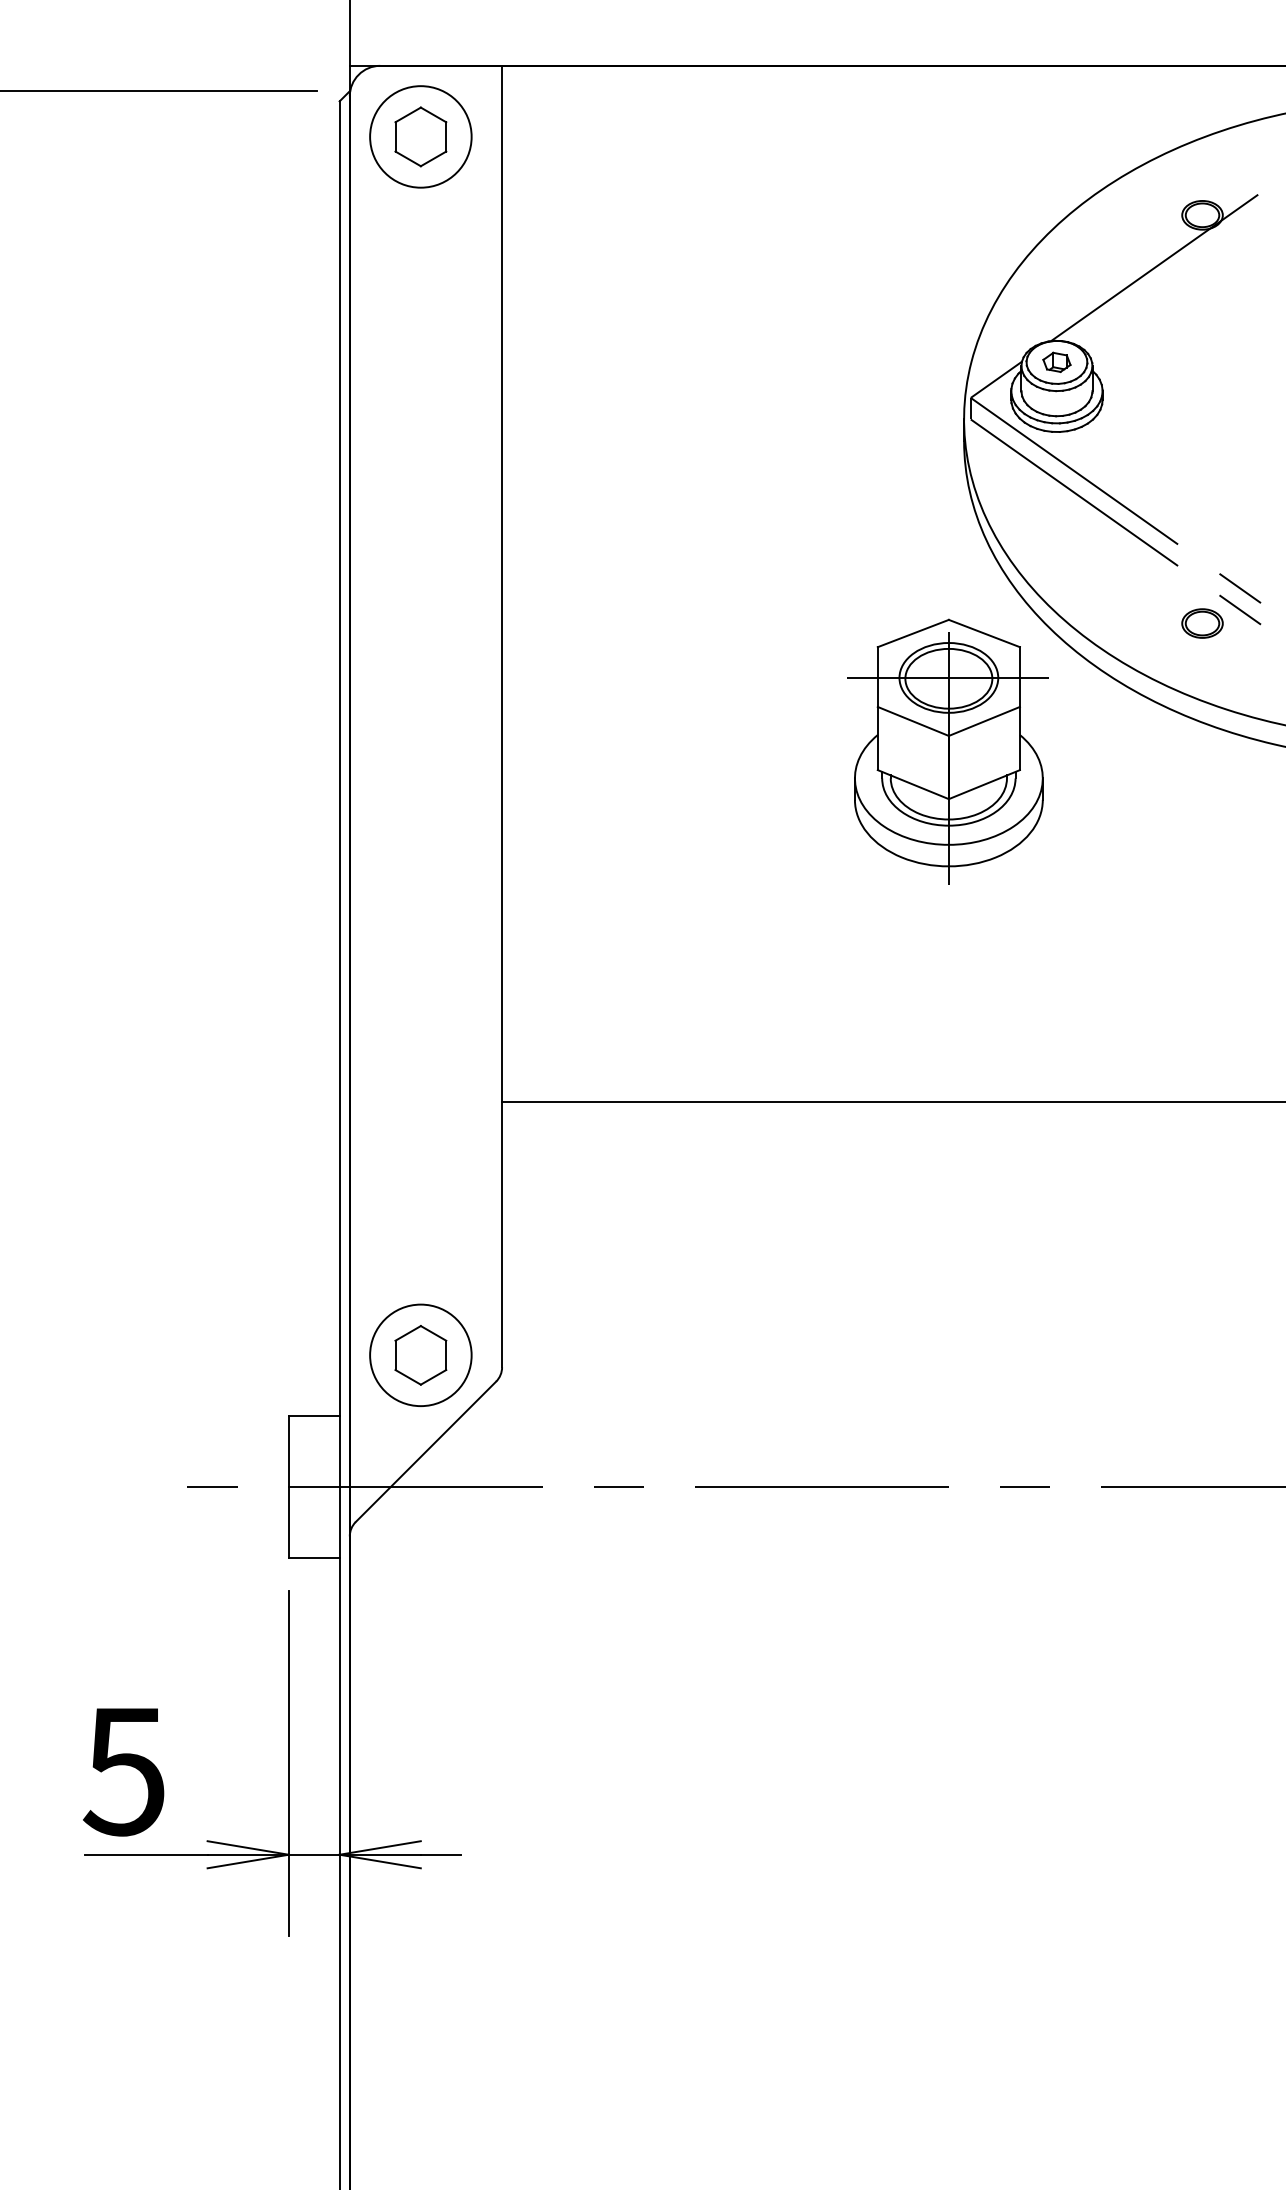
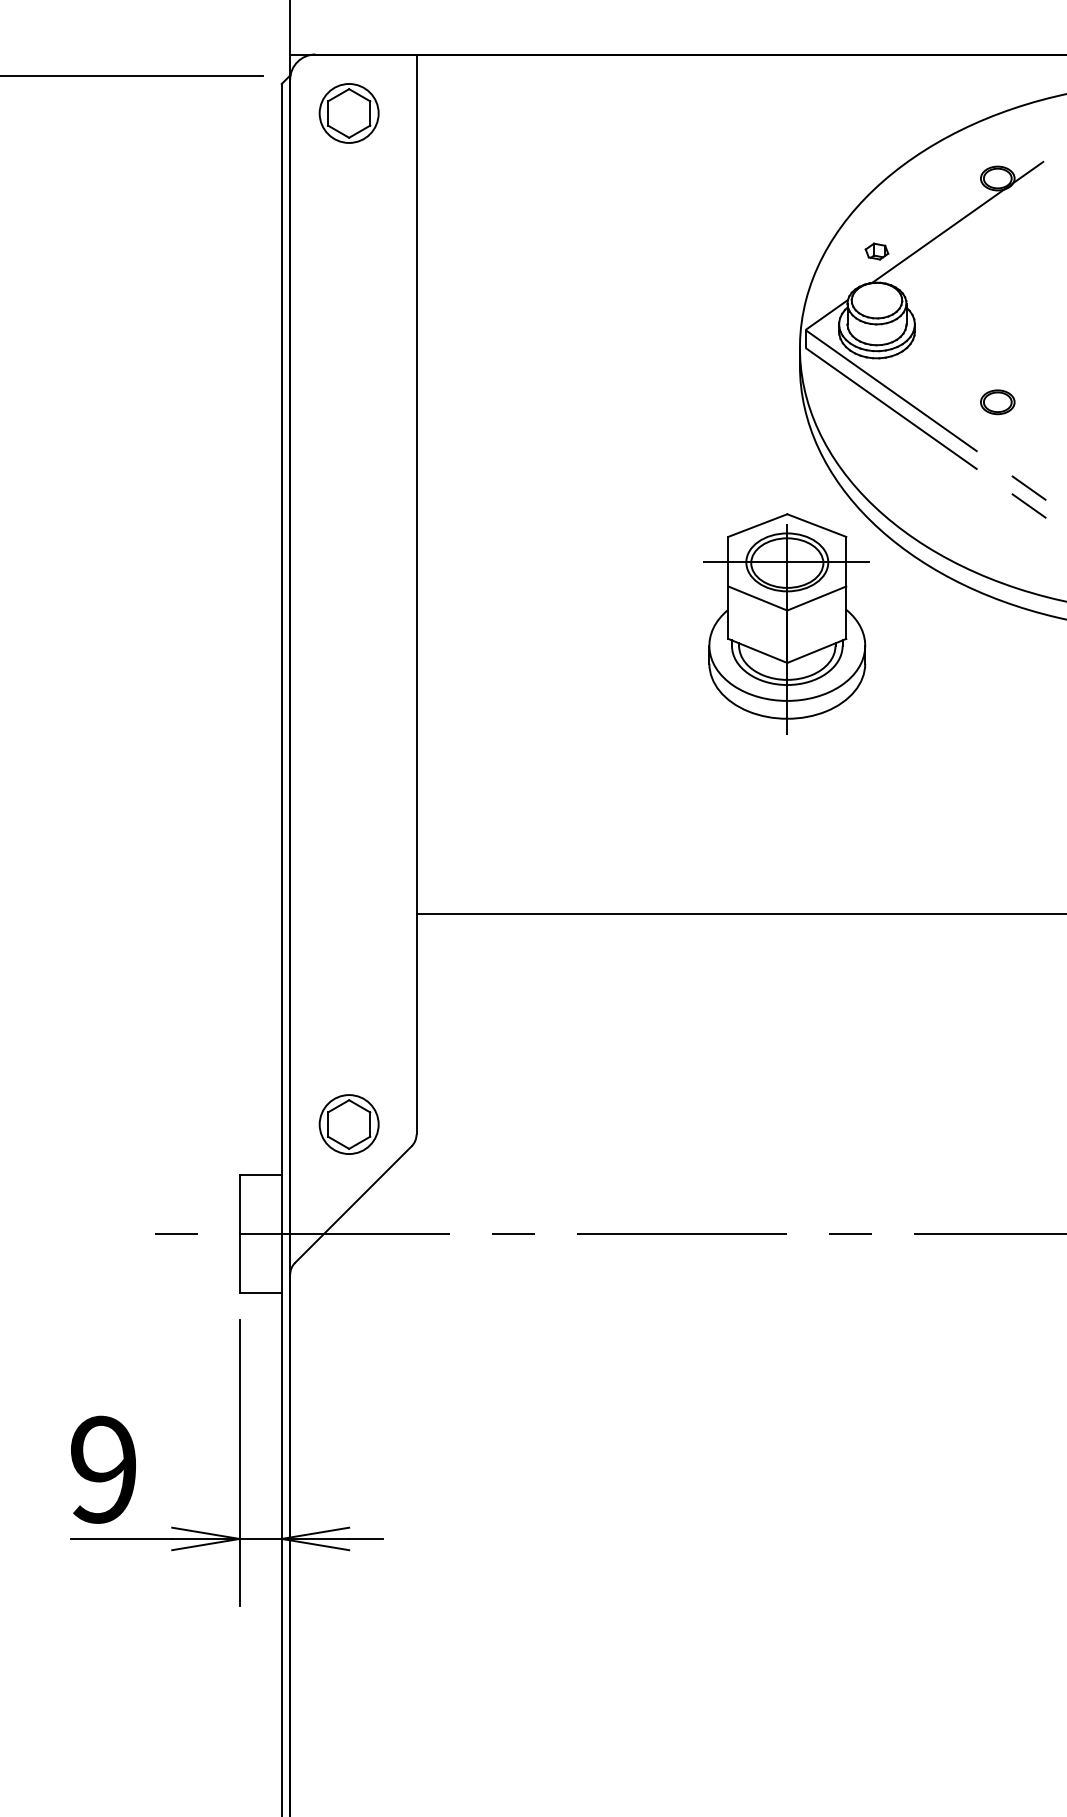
circle: (421, 136) -> (349, 113), size x0.7
part: (1056, 362) -> (876, 251), moved
part: (1202, 623) -> (997, 402), moved
circle: (421, 1355) -> (349, 1124), size x0.7
text: (123, 1771) -> (102, 1469), 5 -> 9

